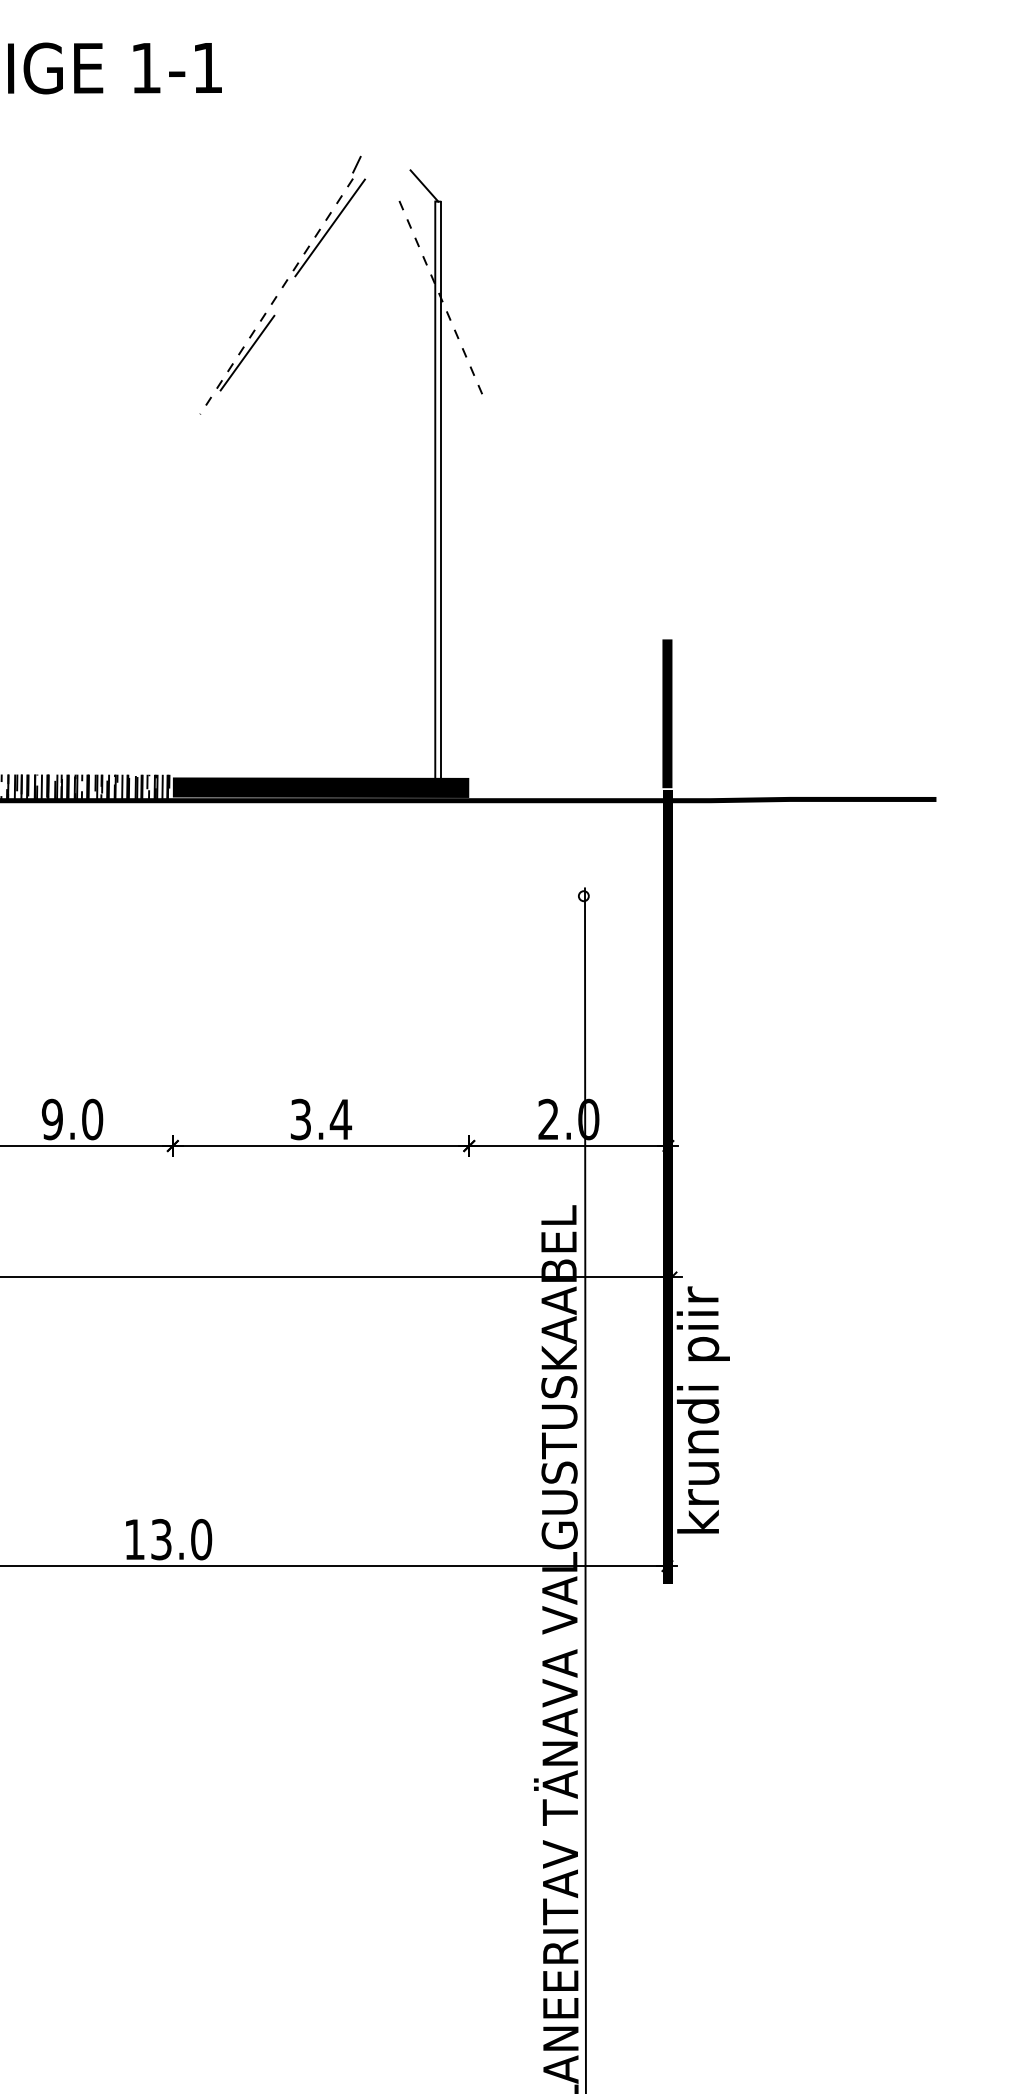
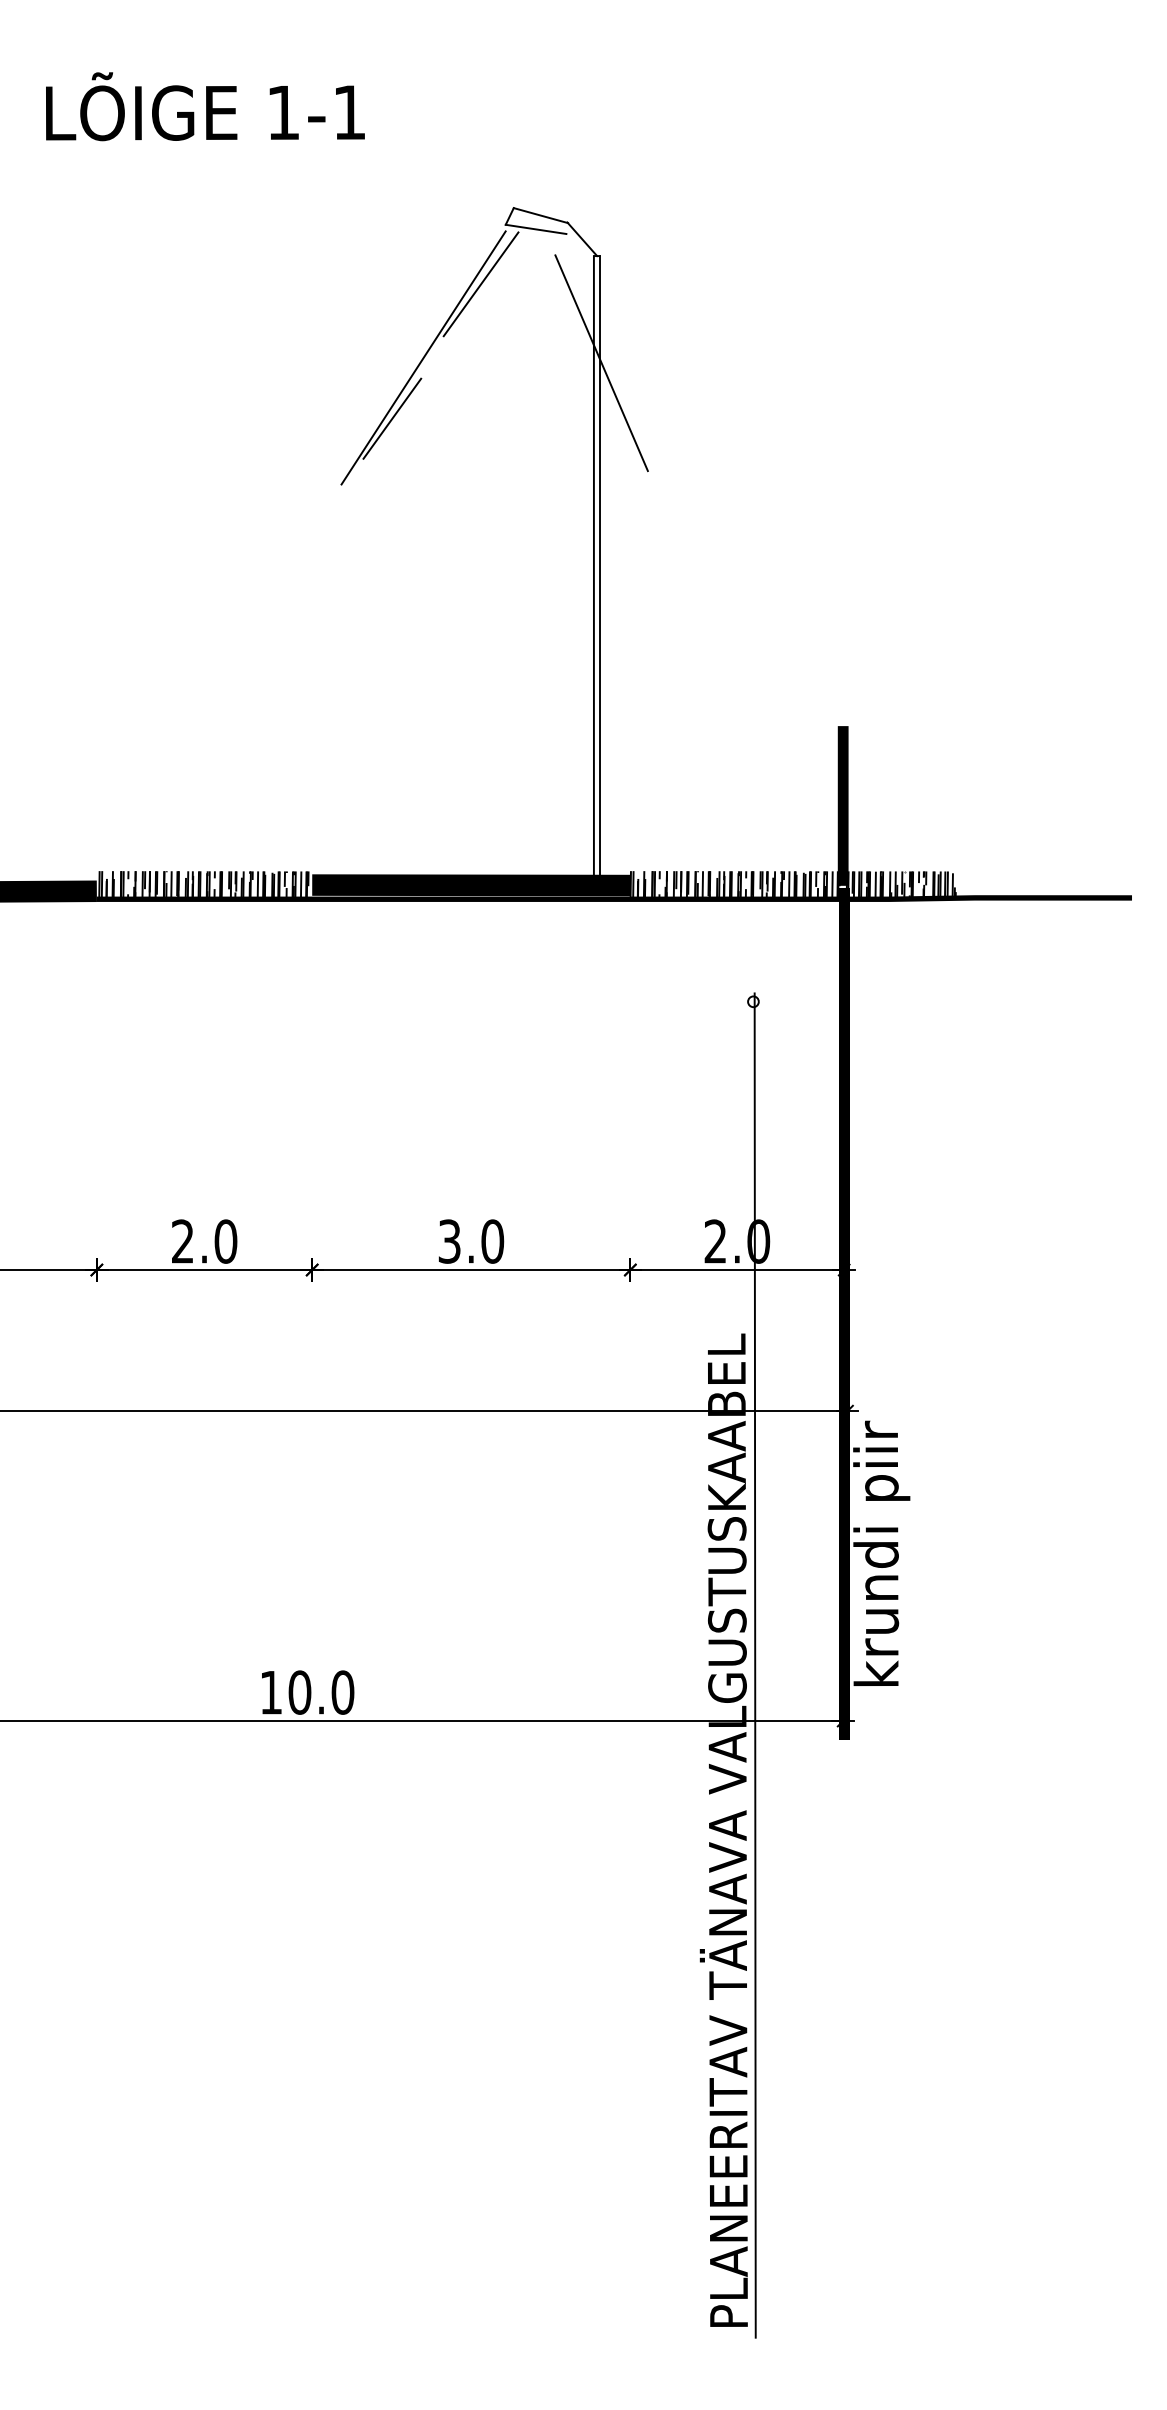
line: (385, 163) -> (540, 215), added
line: (380, 176) -> (535, 229), added
line: (276, 296) -> (423, 357), dashed -> solid
line: (442, 301) -> (601, 363), dashed -> solid
hatch: (620, 787) -> (792, 885), added
text: (52, 1119) -> (182, 1241), 9.0 -> 2.0
text: (340, 1119) -> (492, 1241), 3.4 -> 3.0
text: (161, 1539) -> (299, 1692), 13.0 -> 10.0

